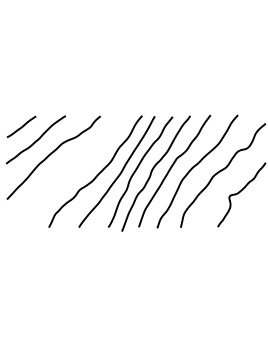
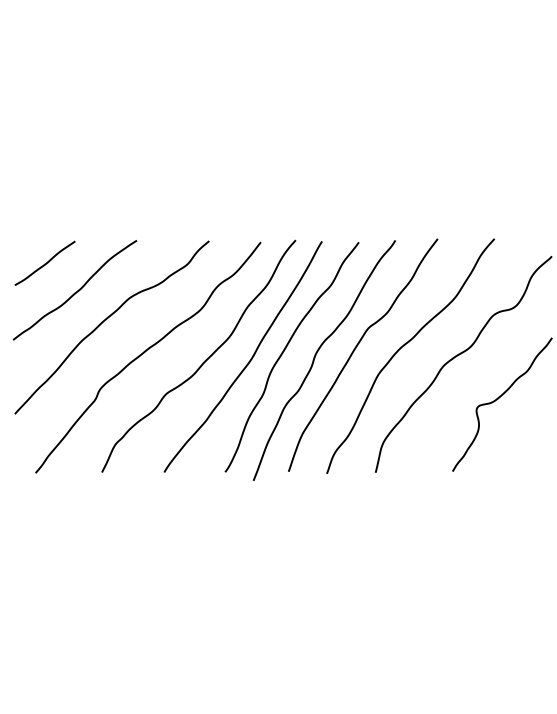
curve: (69, 170) -> (144, 353), added

